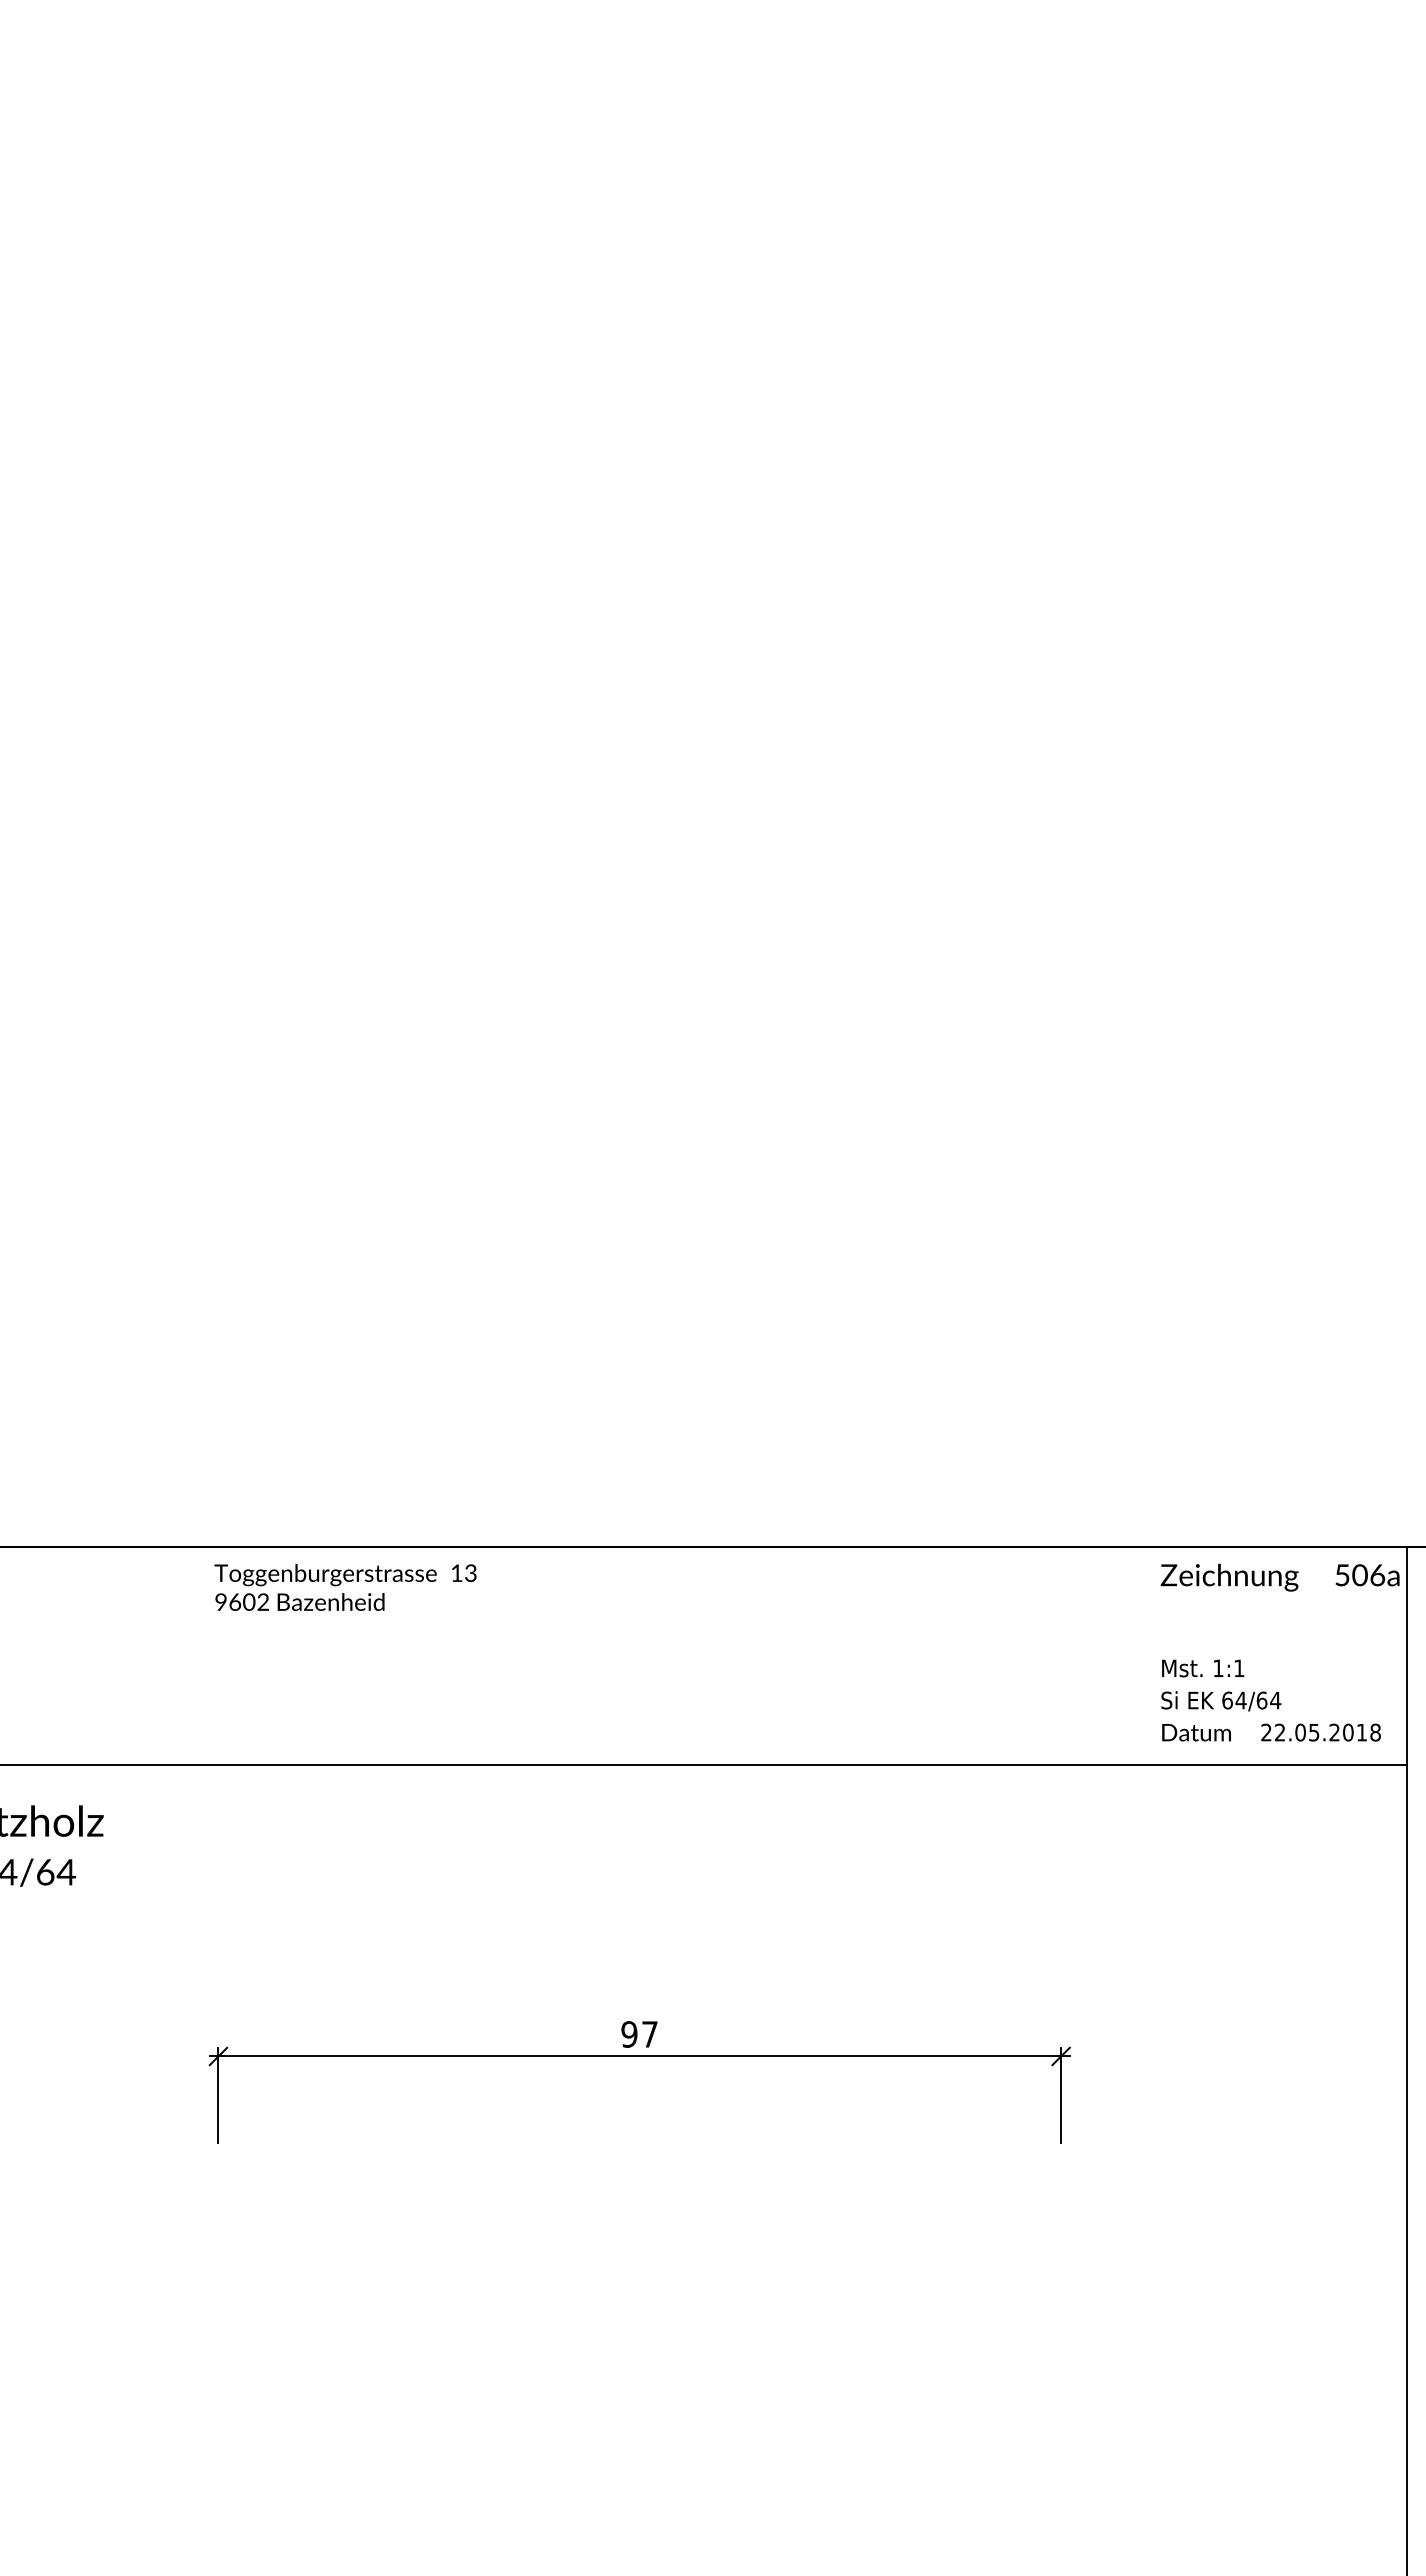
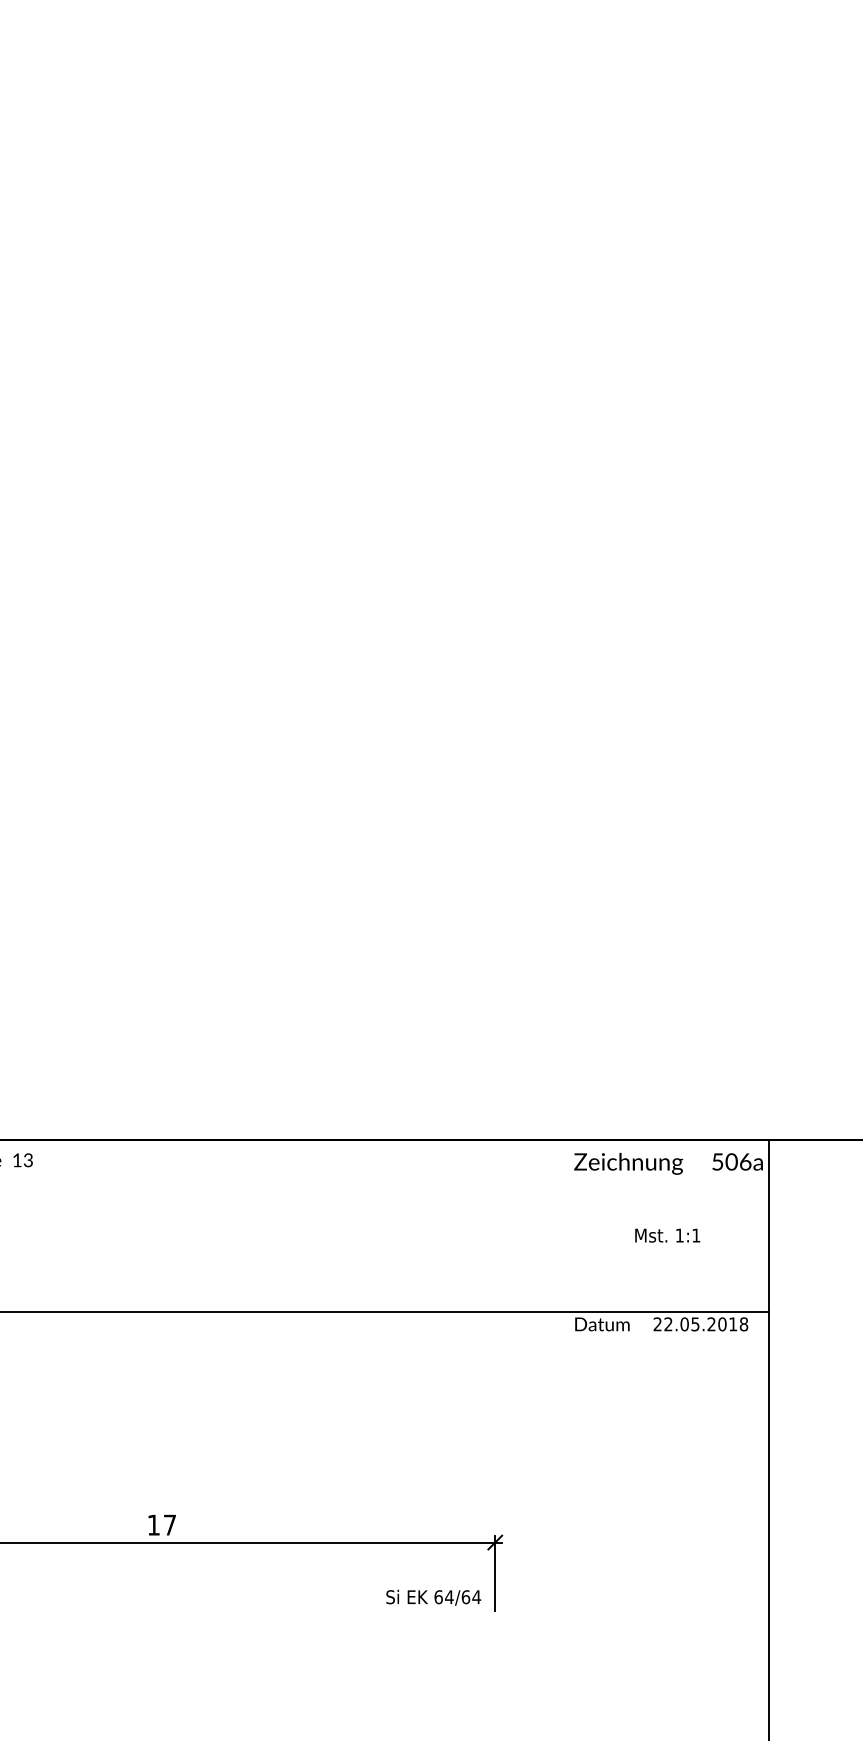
text: (1203, 1668) -> (667, 1235), moved
text: (1221, 1701) -> (433, 1597), moved
text: (1271, 1732) -> (661, 1324), moved
text: (629, 2034) -> (153, 1525), 97 -> 17

